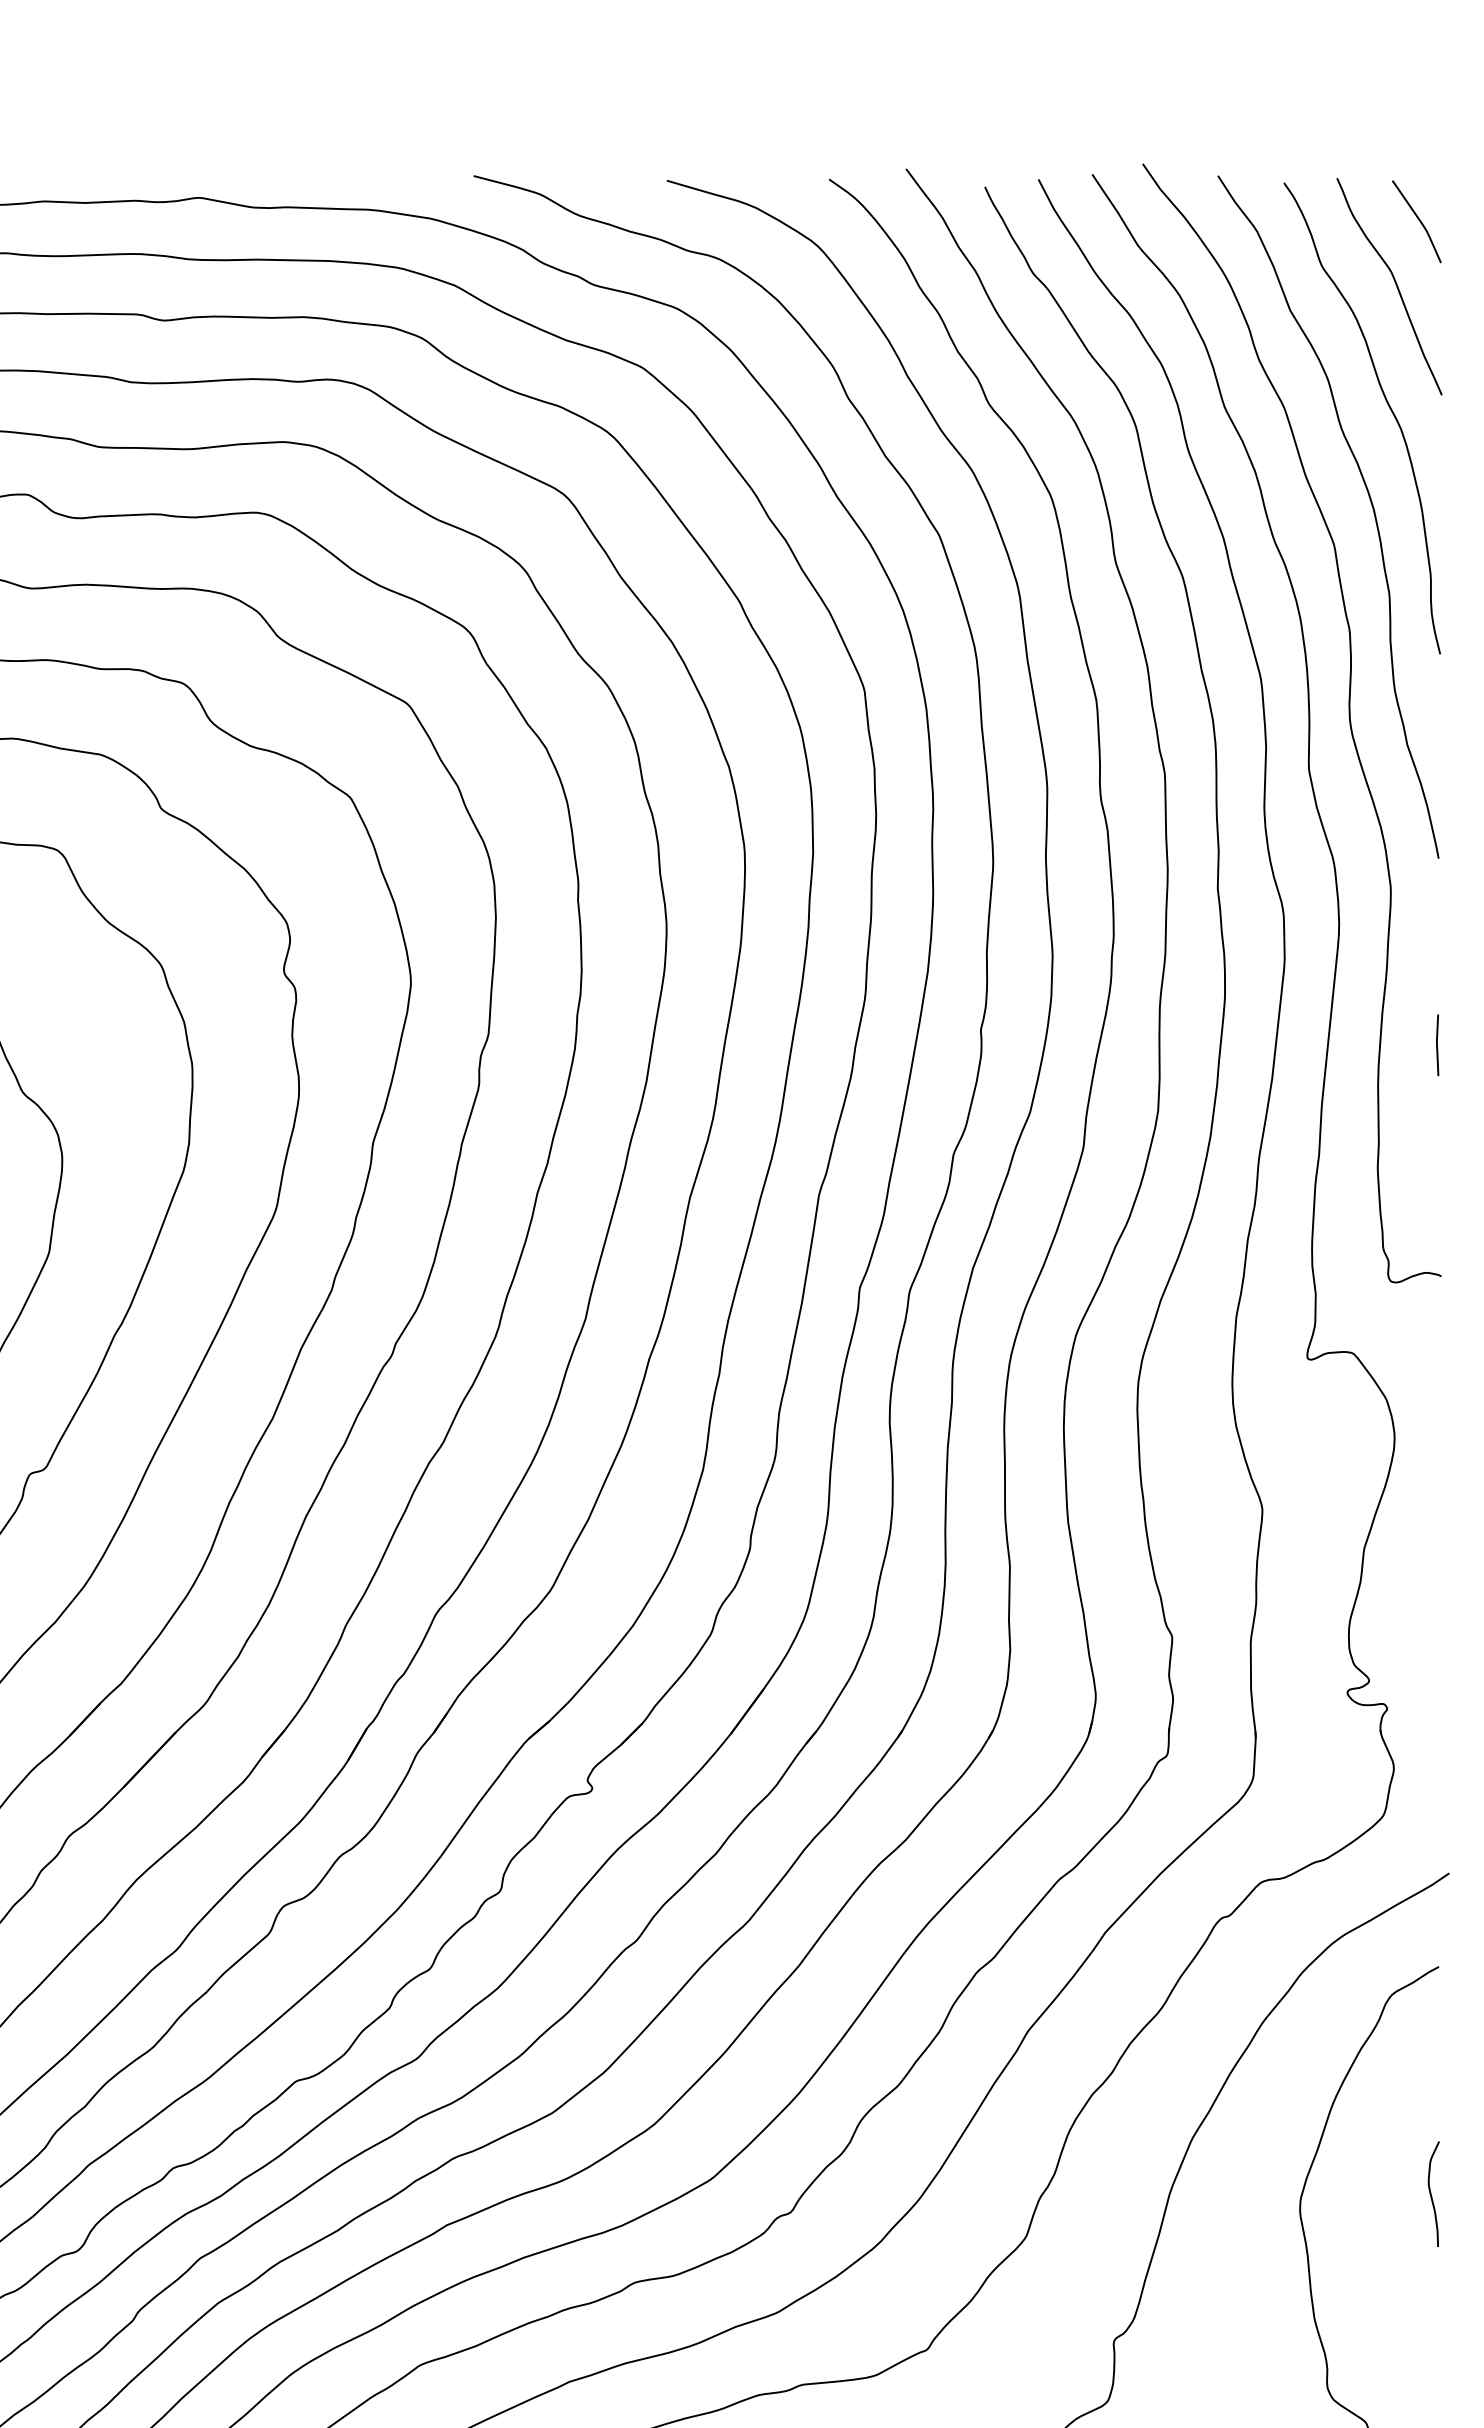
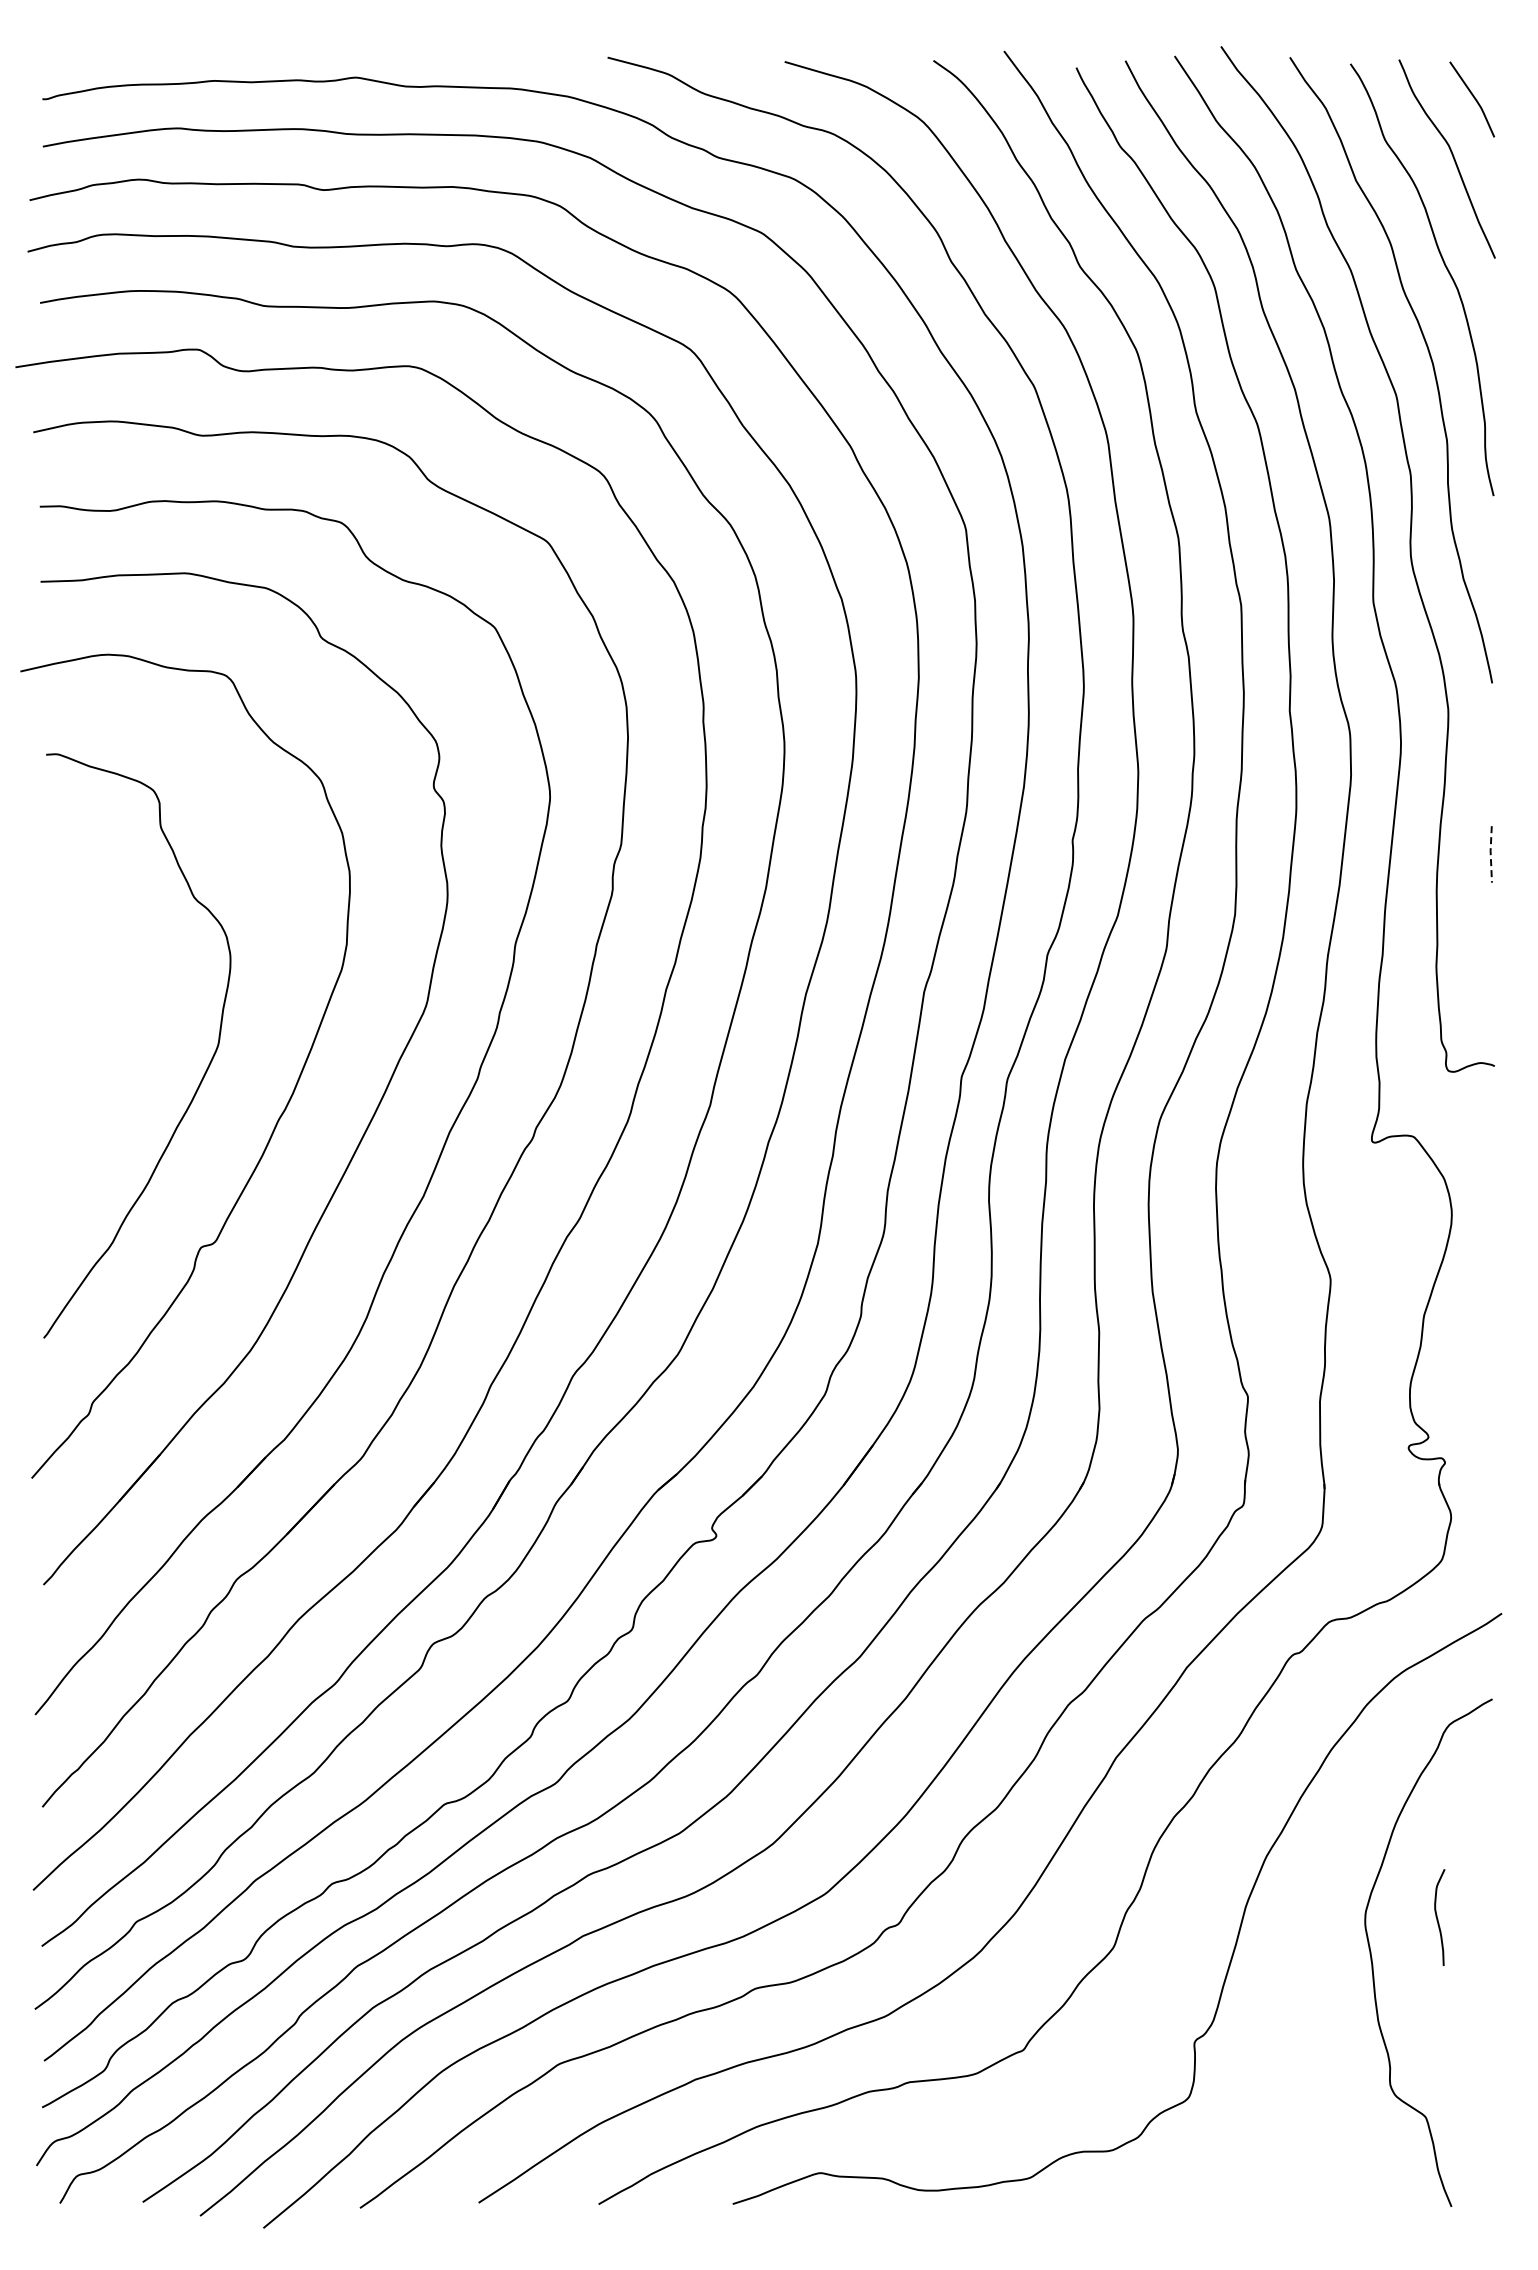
line: (1436, 1045) -> (1490, 854), solid -> dashed
curve: (1432, 2195) -> (1438, 1918), moved

